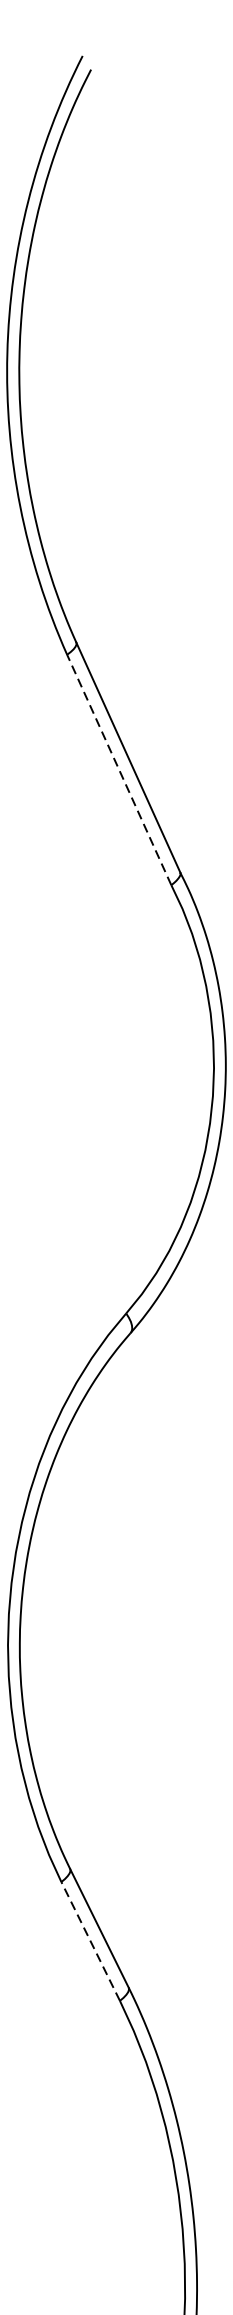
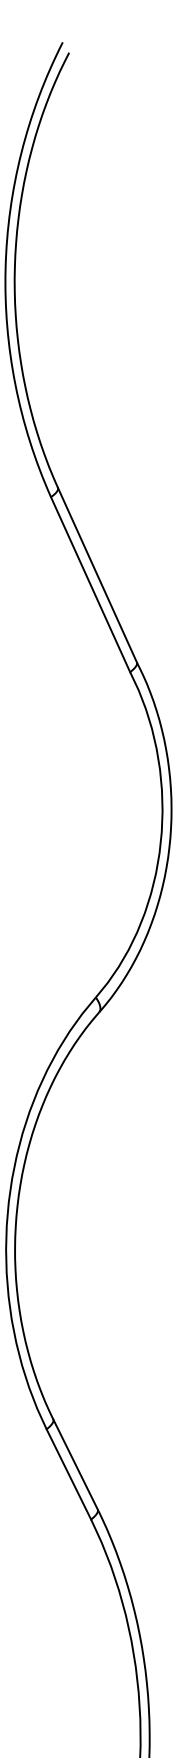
line: (119, 769) -> (90, 584), dashed -> solid
line: (90, 1940) -> (68, 1473), dashed -> solid

